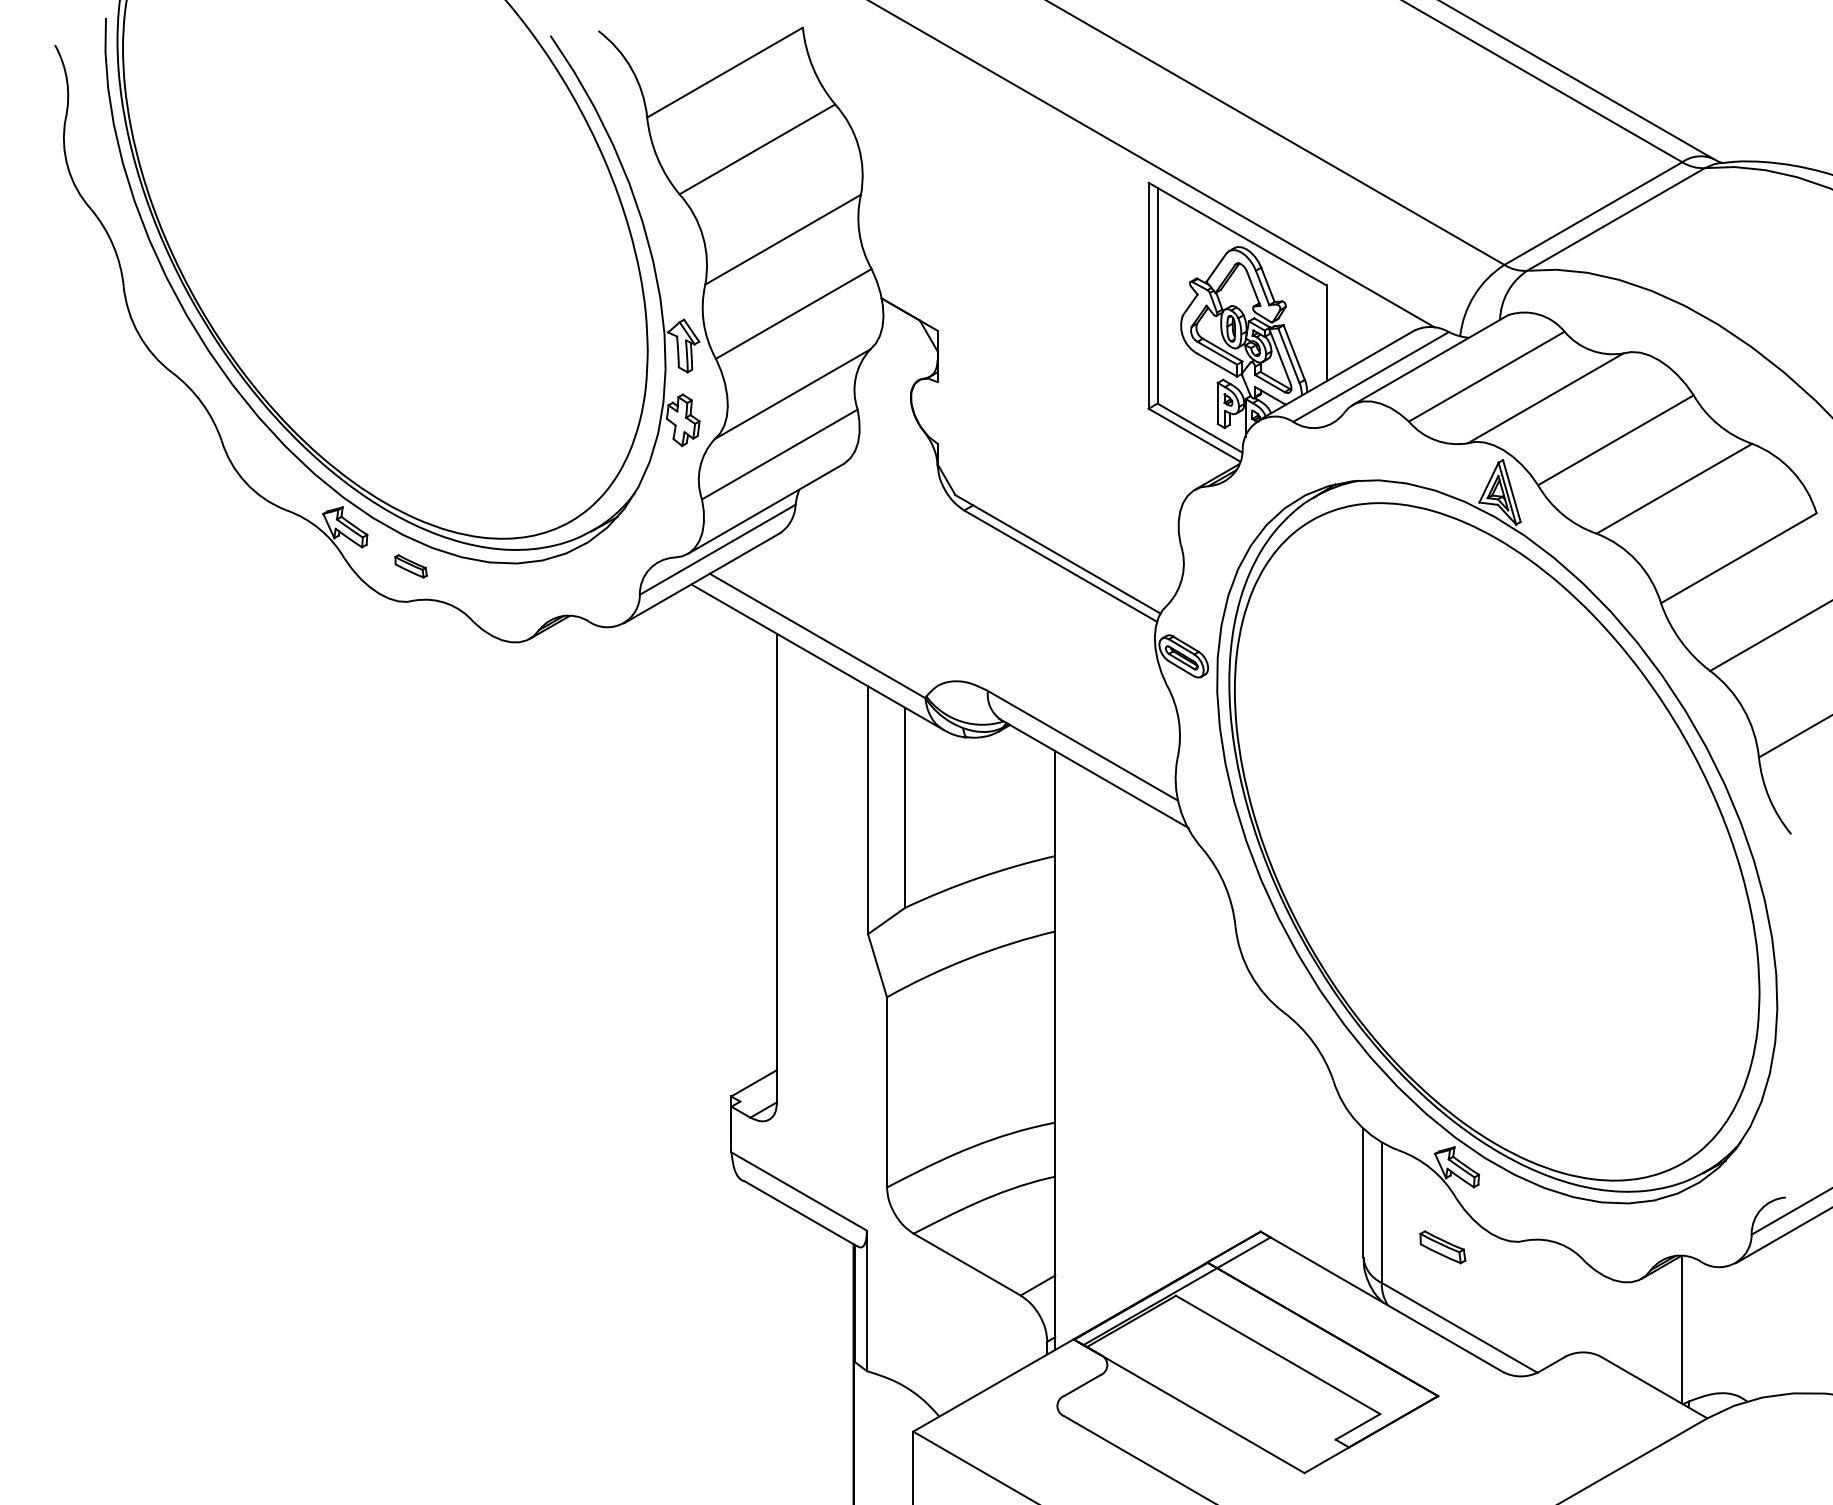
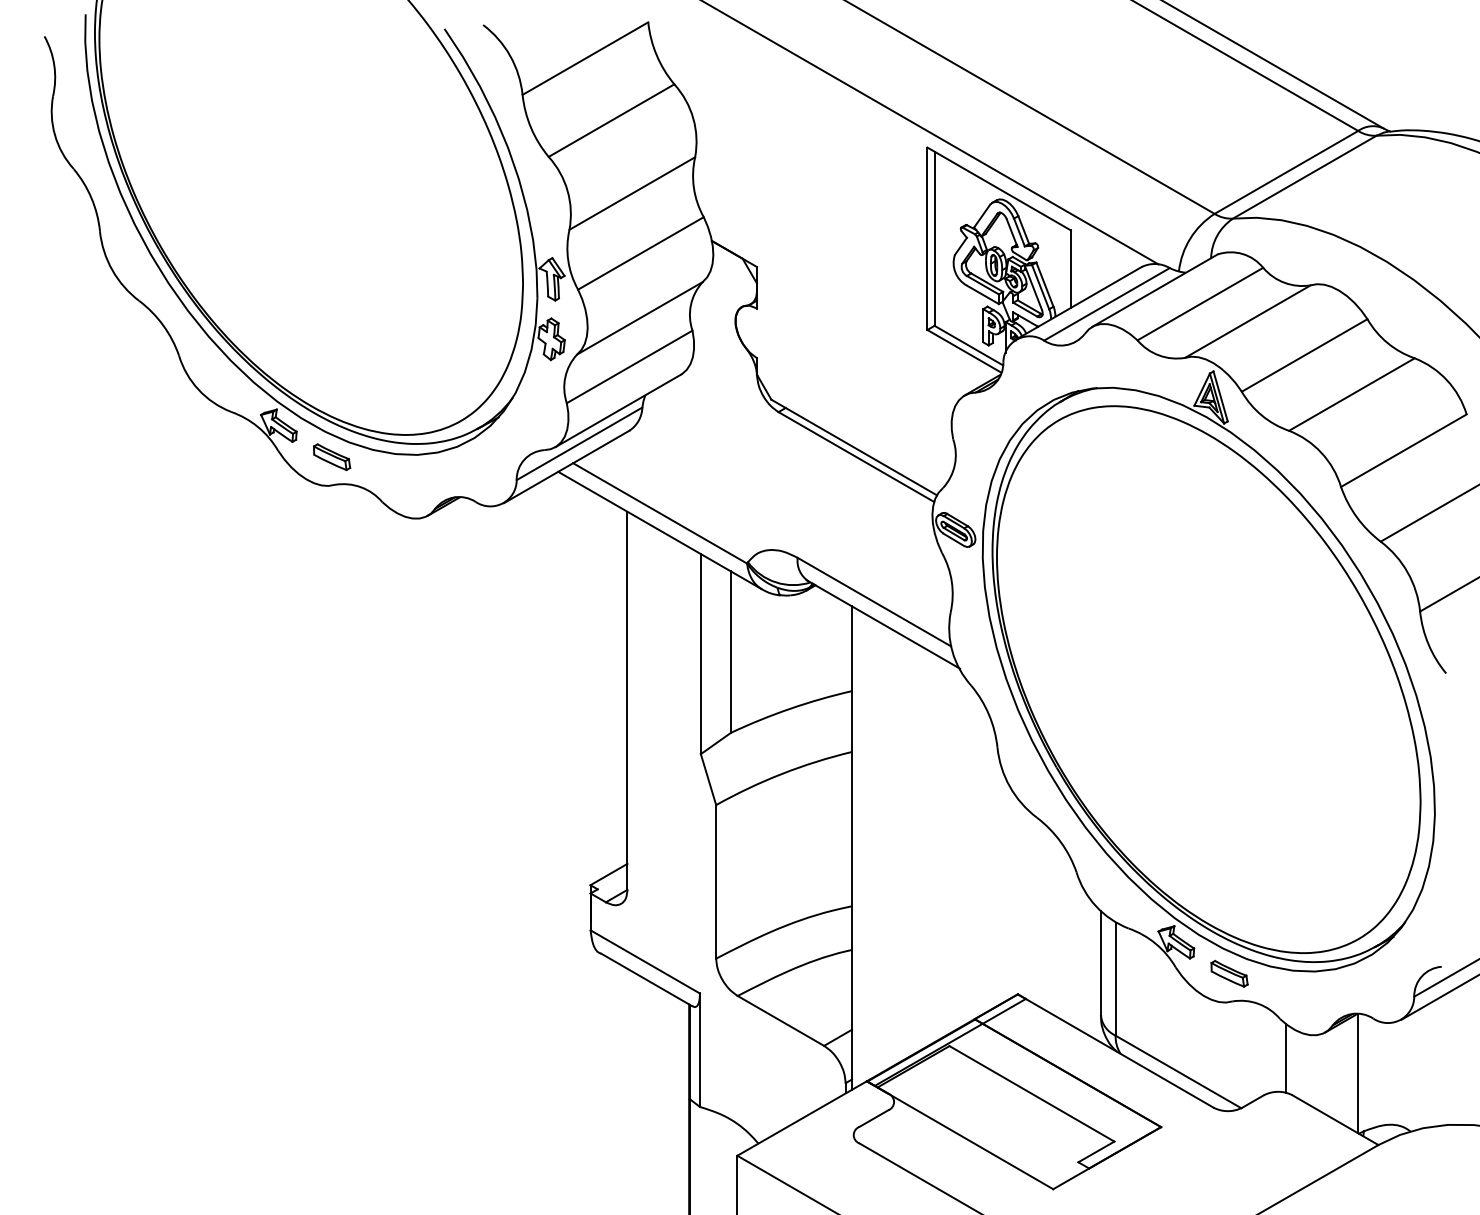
part: (410, 566) -> (331, 457), size x1.43
part: (1442, 1247) -> (1229, 974), moved
line: (1592, 1310) -> (1285, 1057), added

